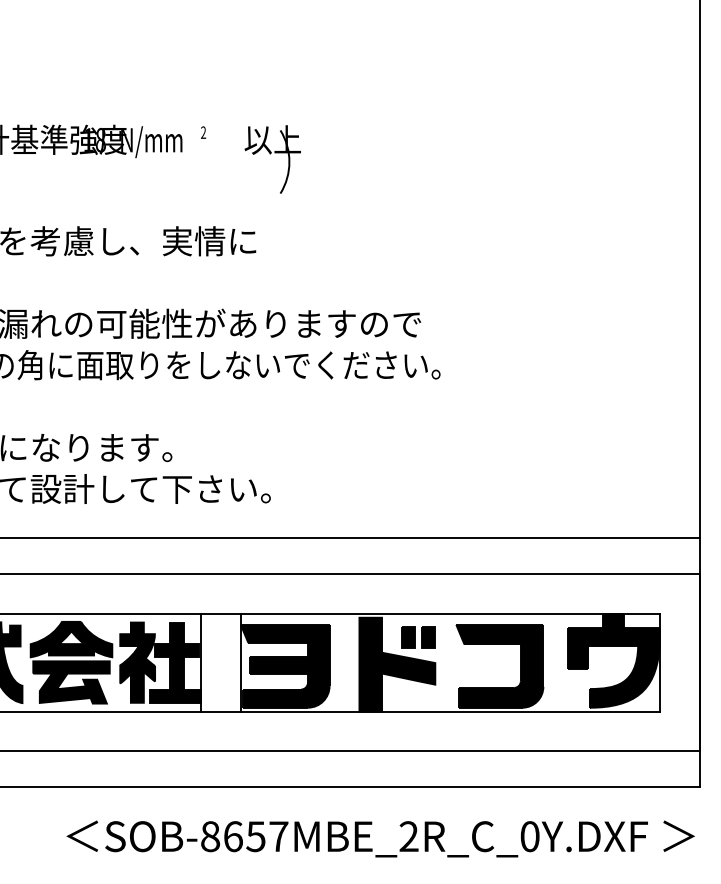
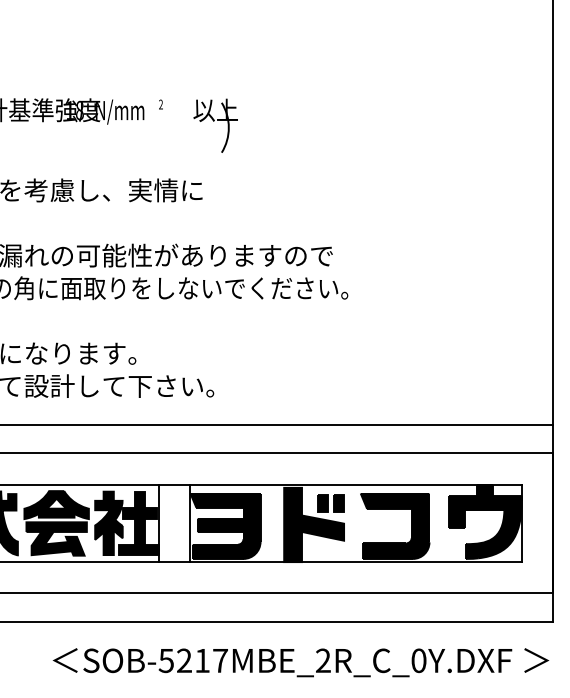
text: (232, 836) -> (183, 660), SOB-8657MBE_2R_C_0Y.DXF -> SOB-5217MBE_2R_C_0Y.DXF

